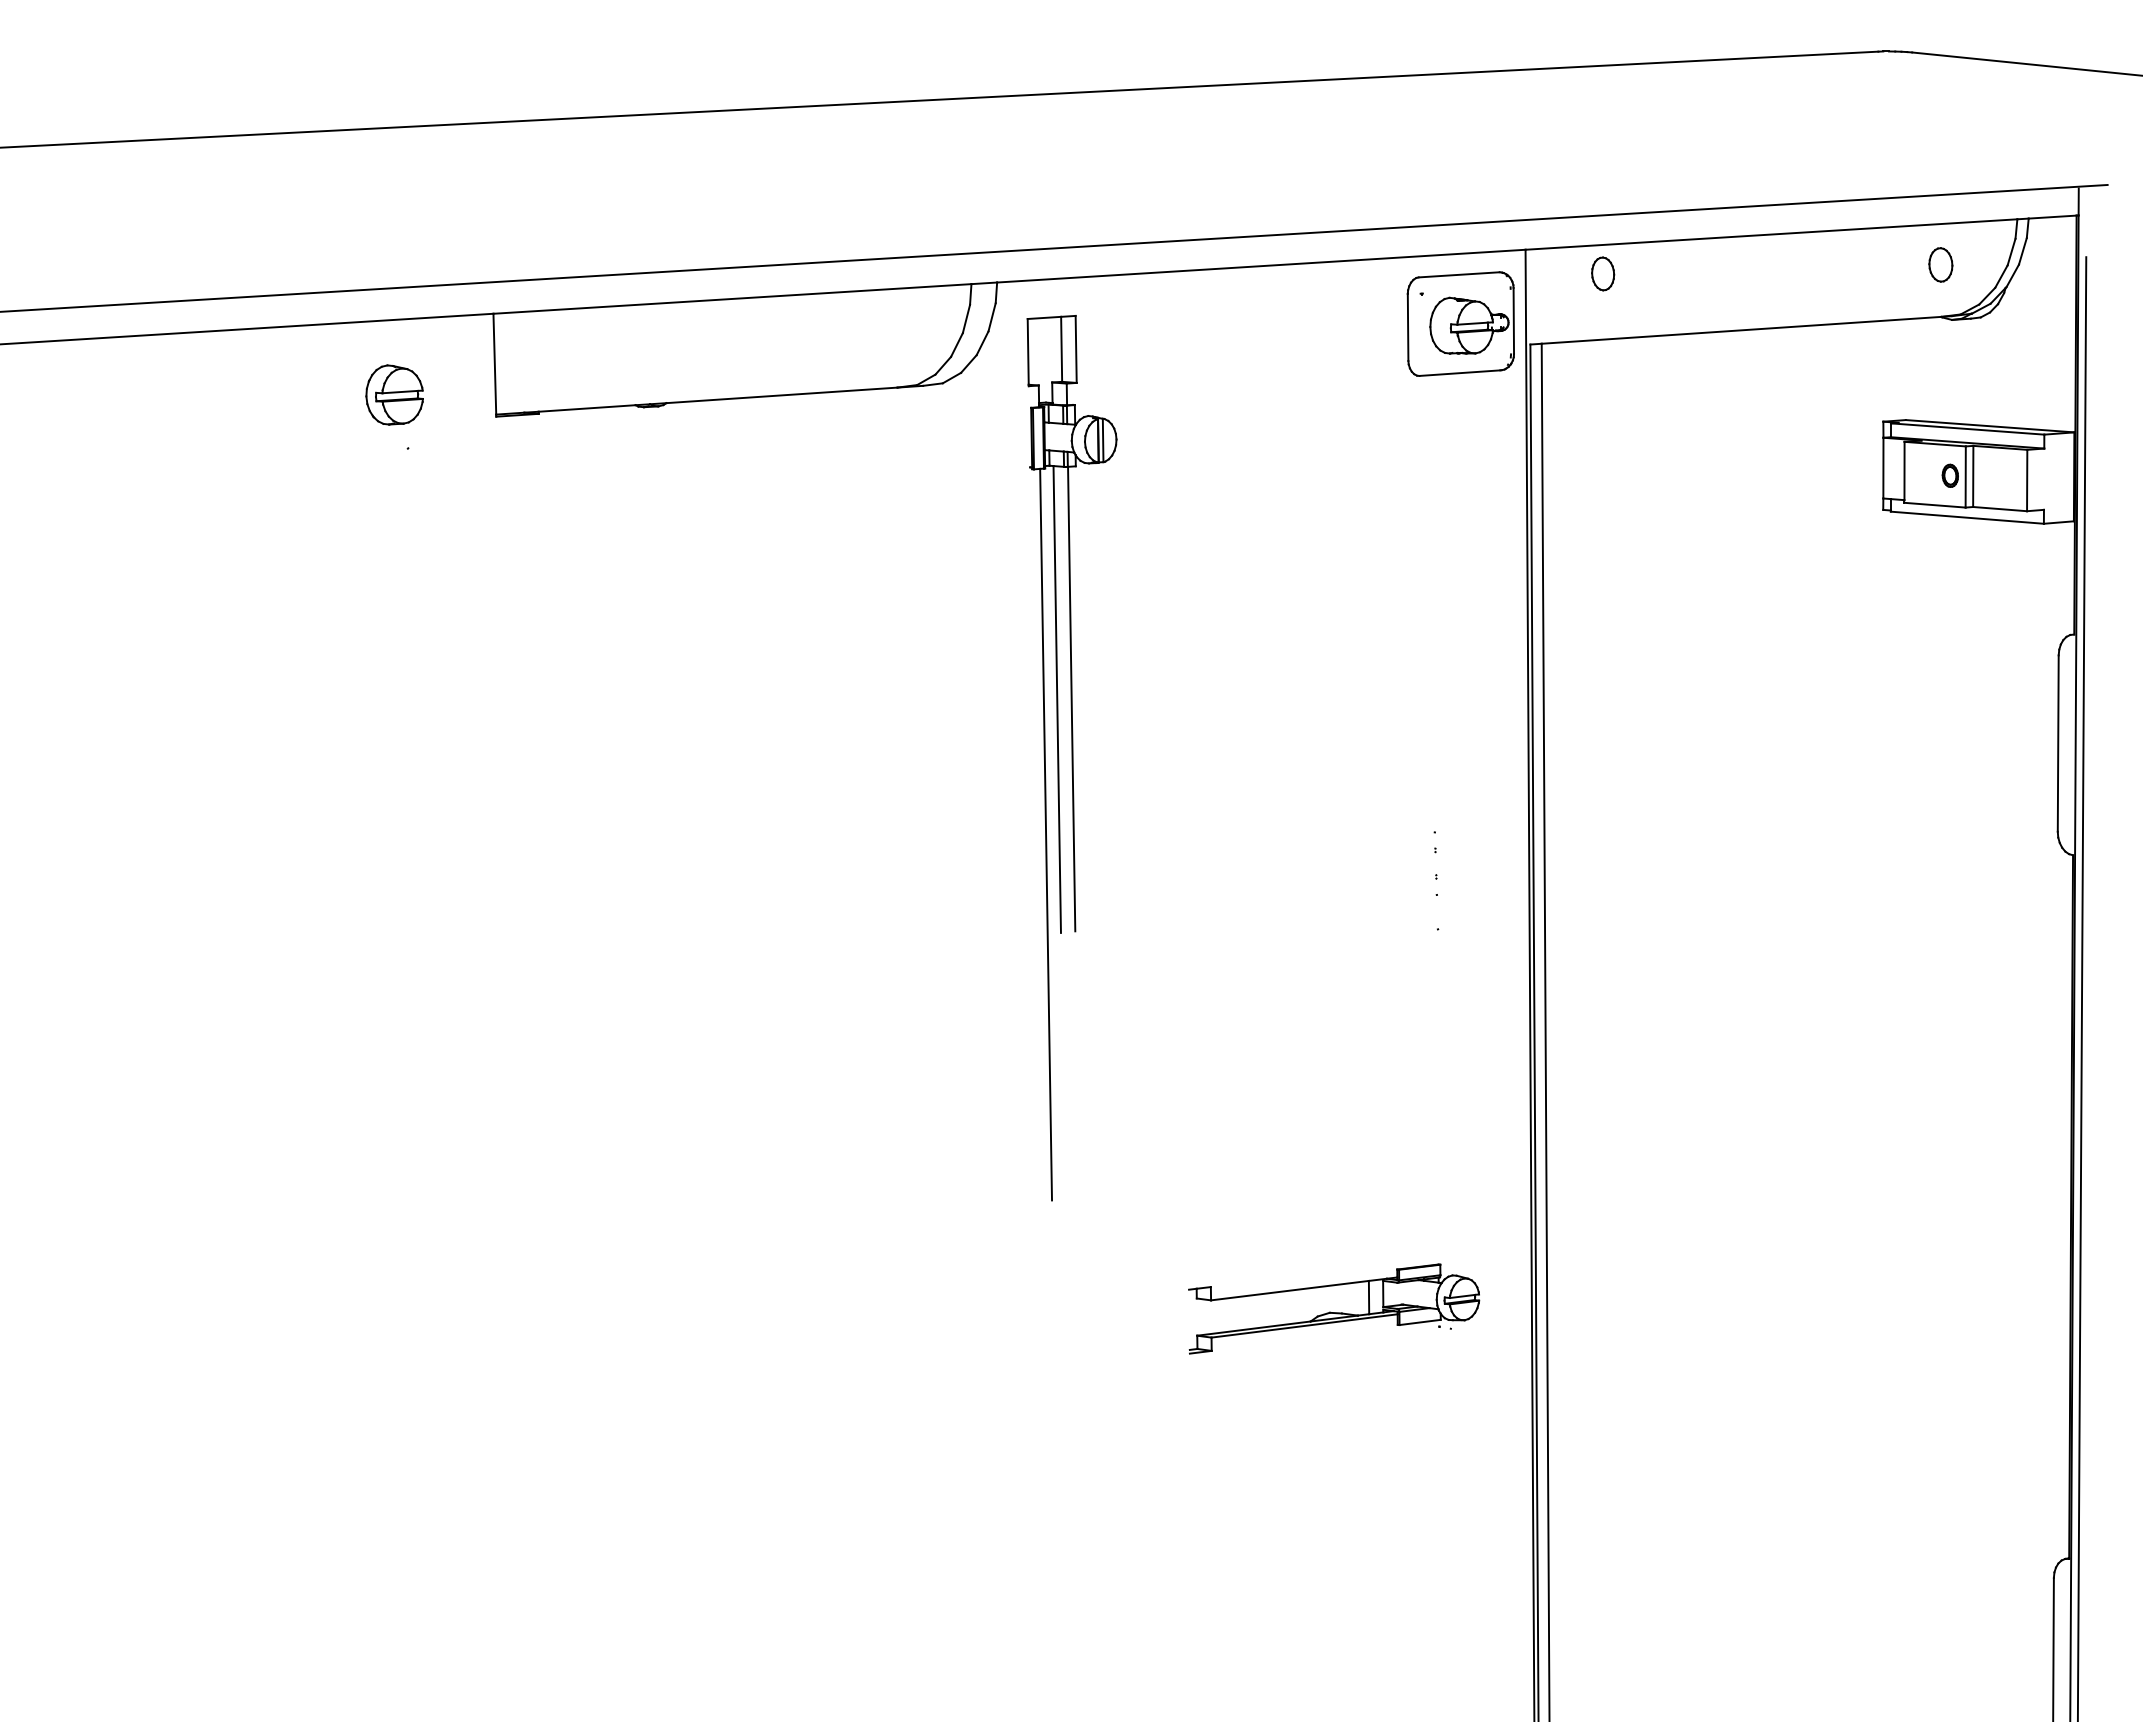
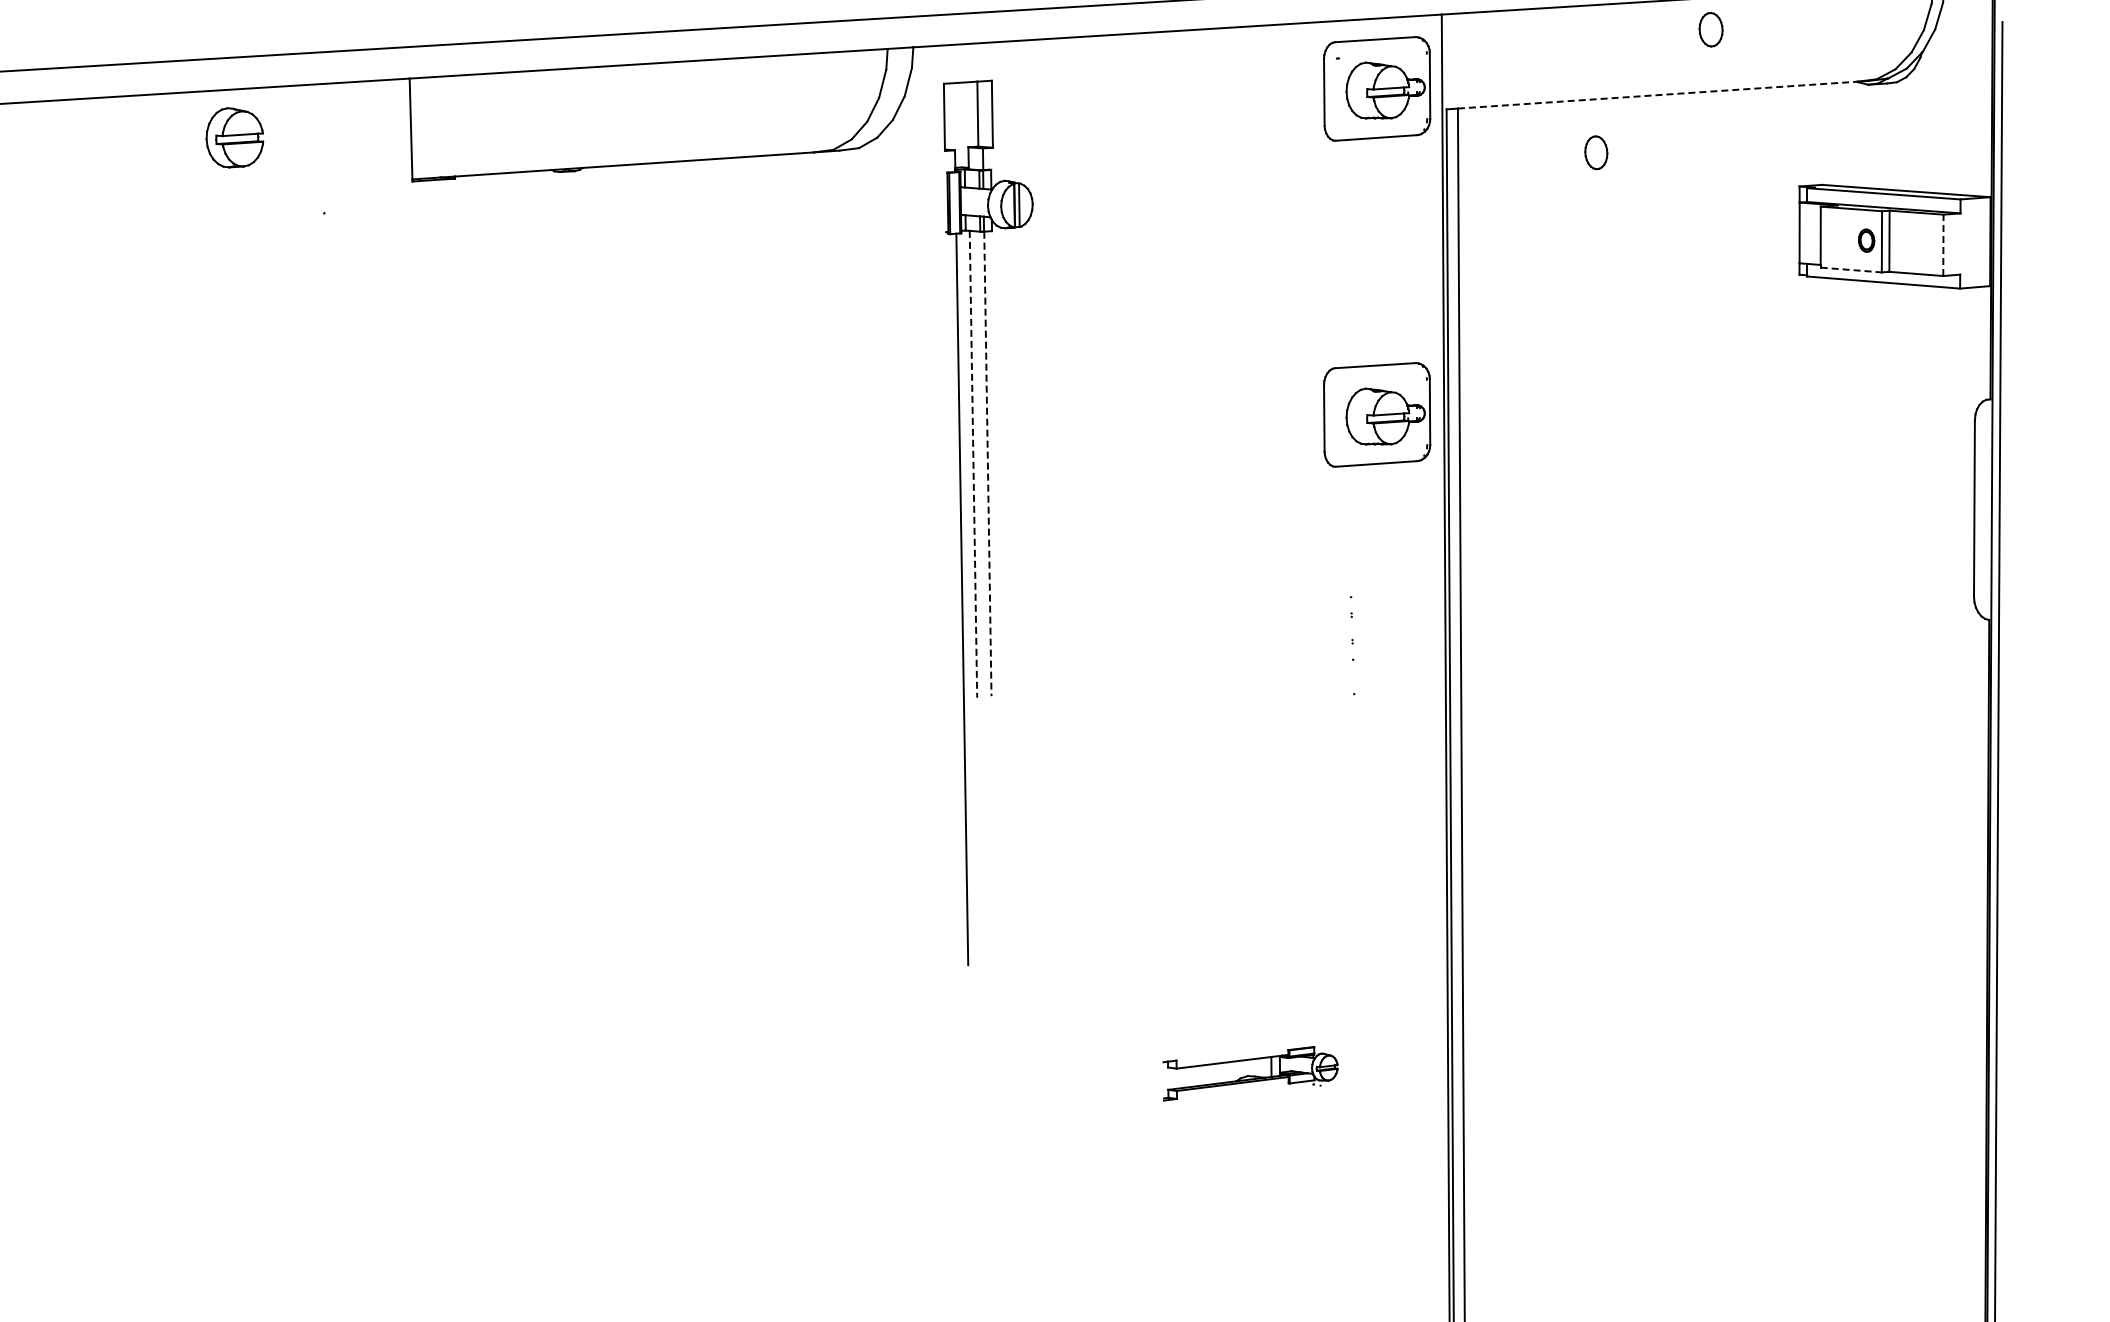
part: (1940, 264) -> (1710, 29), moved
part: (1603, 273) -> (1596, 152), moved
line: (1742, 330) -> (1658, 95), solid -> dashed
part: (394, 394) -> (234, 137), moved
line: (2027, 480) -> (1943, 245), solid -> dashed
line: (1935, 505) -> (1851, 270), solid -> dashed
part: (1460, 649) -> (1376, 414), added
line: (1057, 699) -> (973, 464), solid -> dashed
line: (1071, 699) -> (987, 464), solid -> dashed
part: (1334, 1308) -> (1250, 1073), size x0.6

